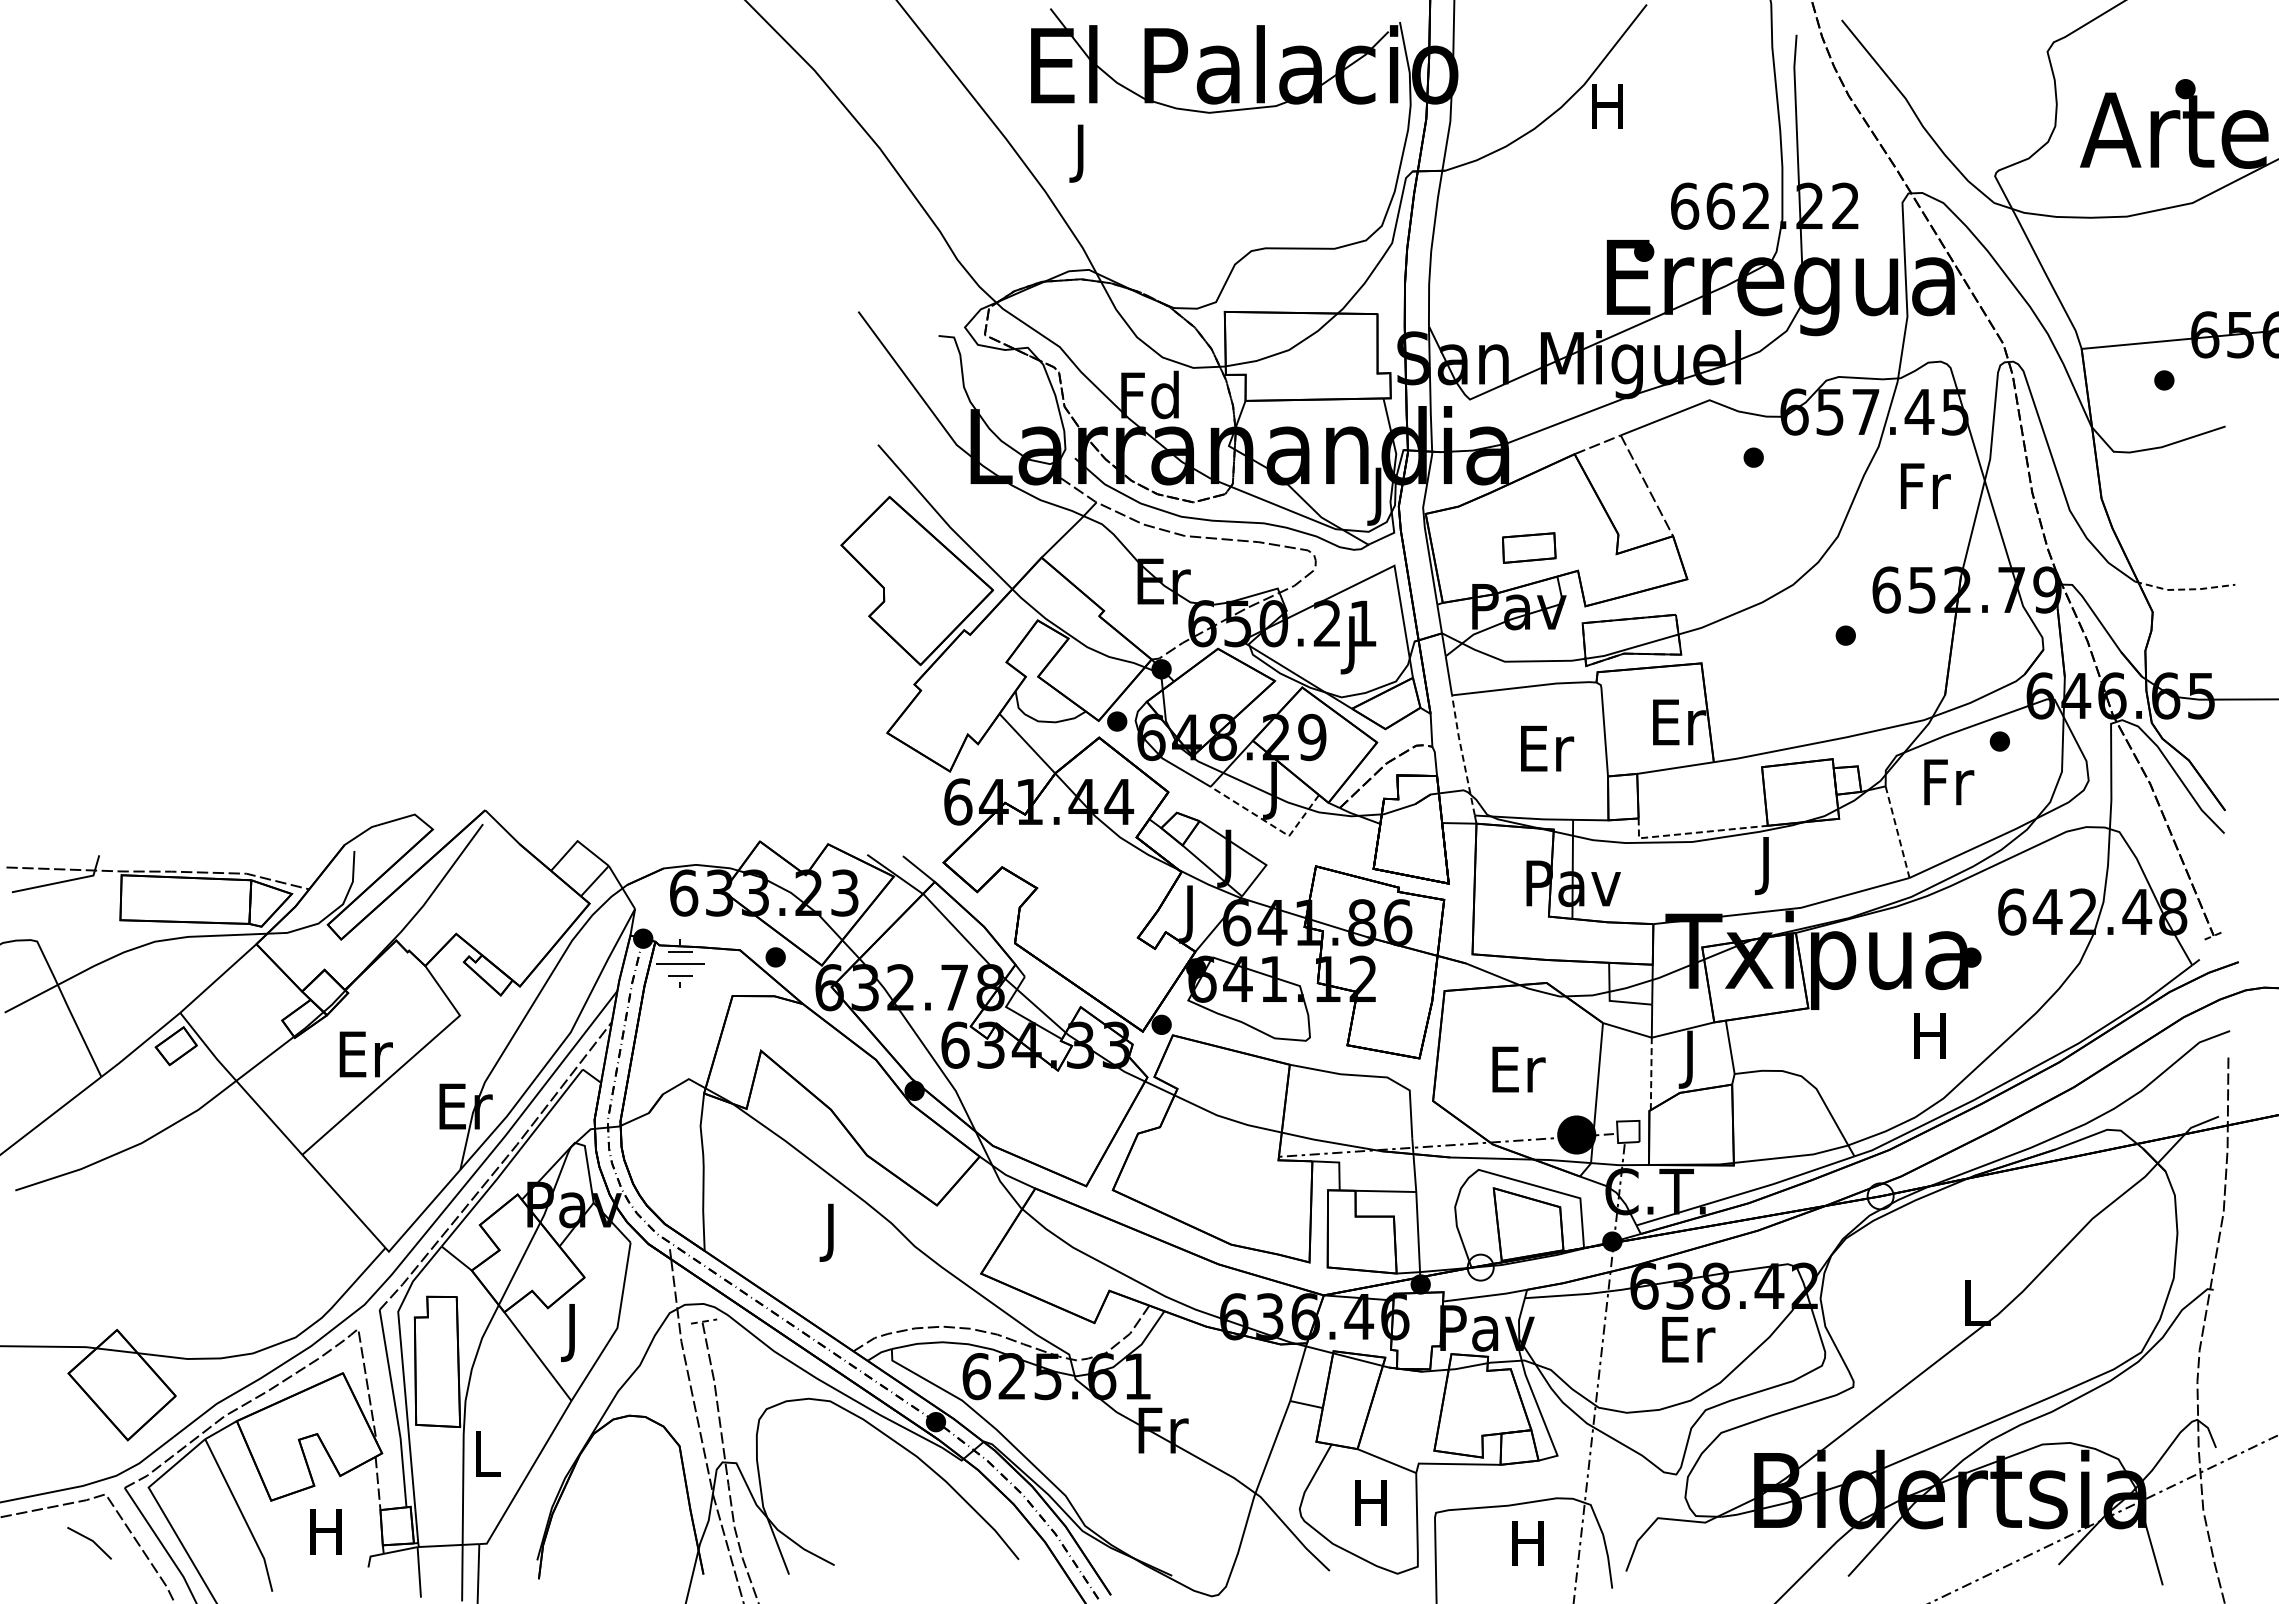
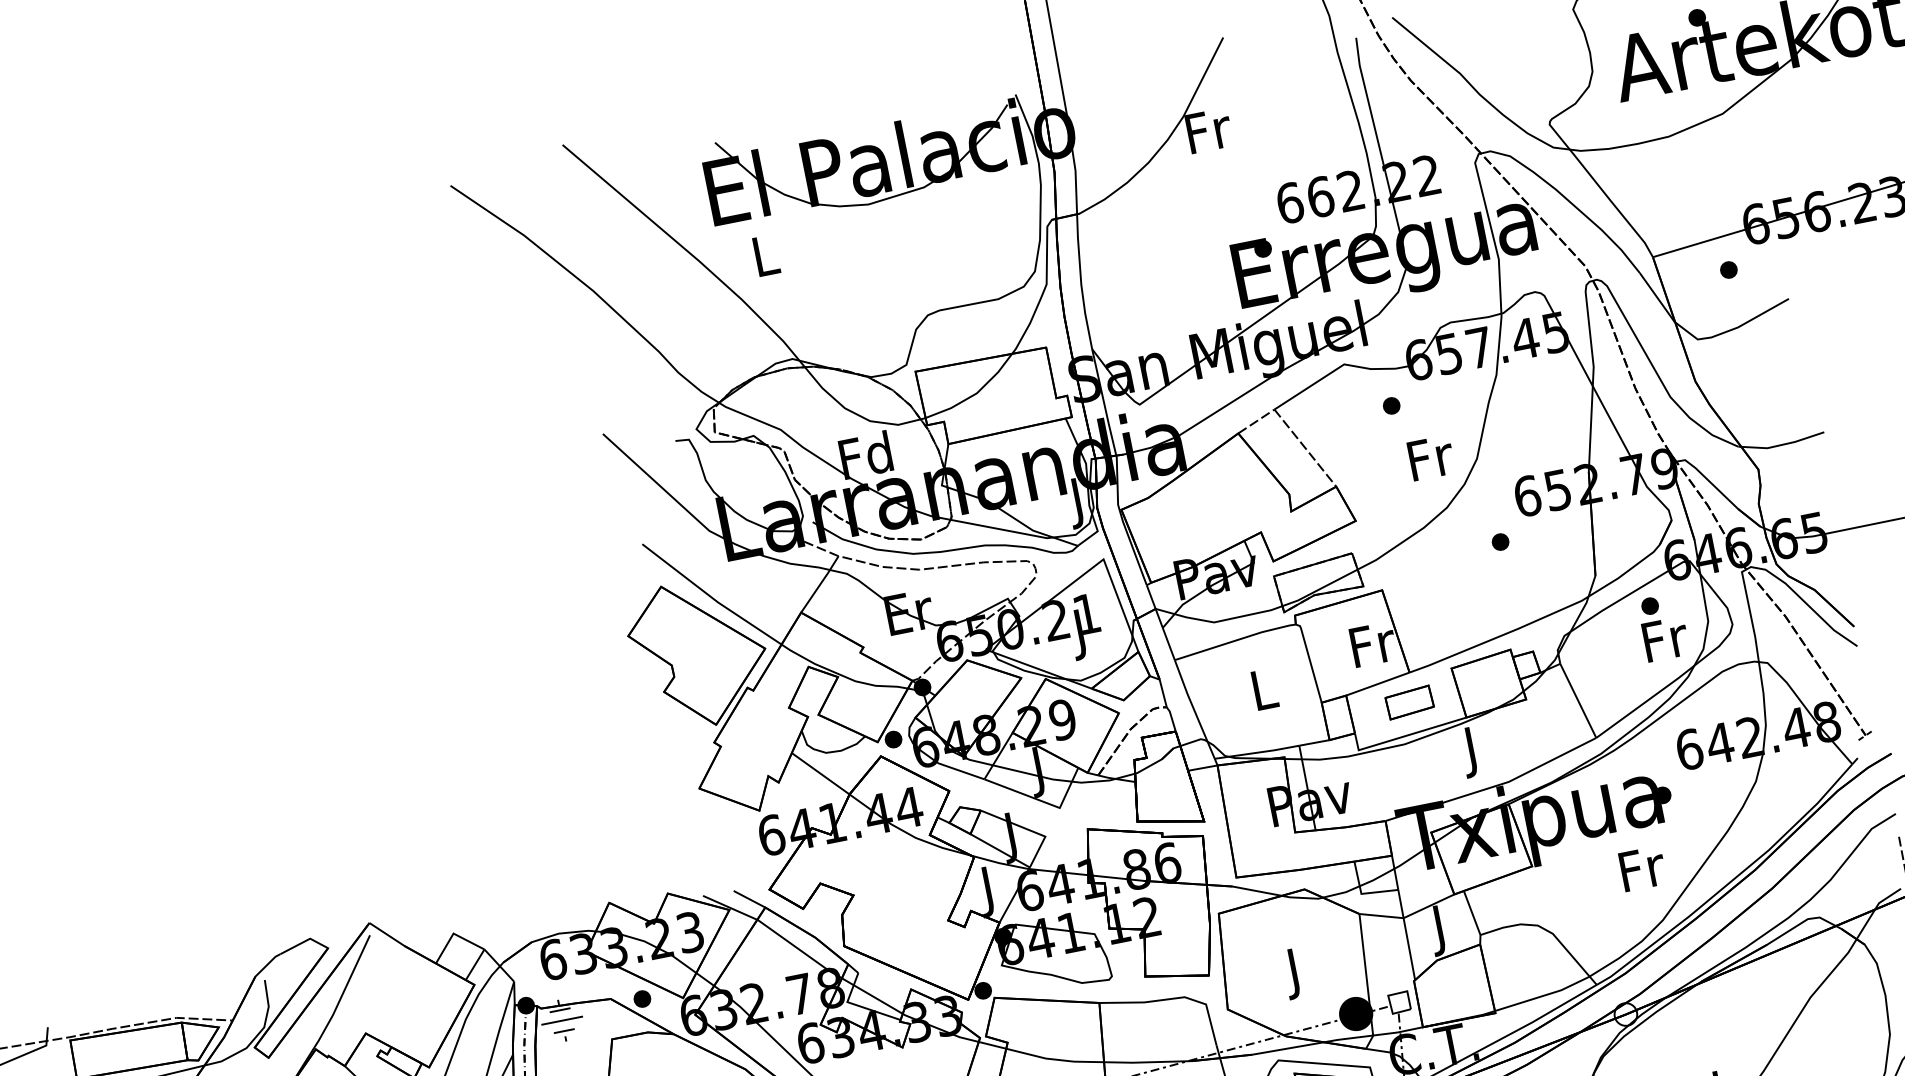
text: (1610, 106) -> (1209, 130), H -> Fr
text: (1082, 153) -> (767, 260), J -> L
text: (1925, 485) -> (1431, 457), moved
part: (1529, 547) -> (1409, 702), moved
line: (2185, 589) -> (1782, 444), dashed -> solid
text: (1679, 722) -> (1373, 644), Er -> Fr
text: (1547, 748) -> (1265, 689), Er -> L
line: (1462, 754) -> (1193, 708), dashed -> solid
text: (1949, 782) -> (1666, 639), moved
line: (1271, 825) -> (1042, 801), dashed -> solid
line: (1897, 832) -> (1578, 701), dashed -> solid
line: (1693, 833) -> (1404, 736), dashed -> solid
text: (1932, 1035) -> (1642, 868), H -> Fr
line: (1651, 1073) -> (1409, 948), dashed -> solid
text: (1518, 1075) -> (1296, 973), Er -> J

